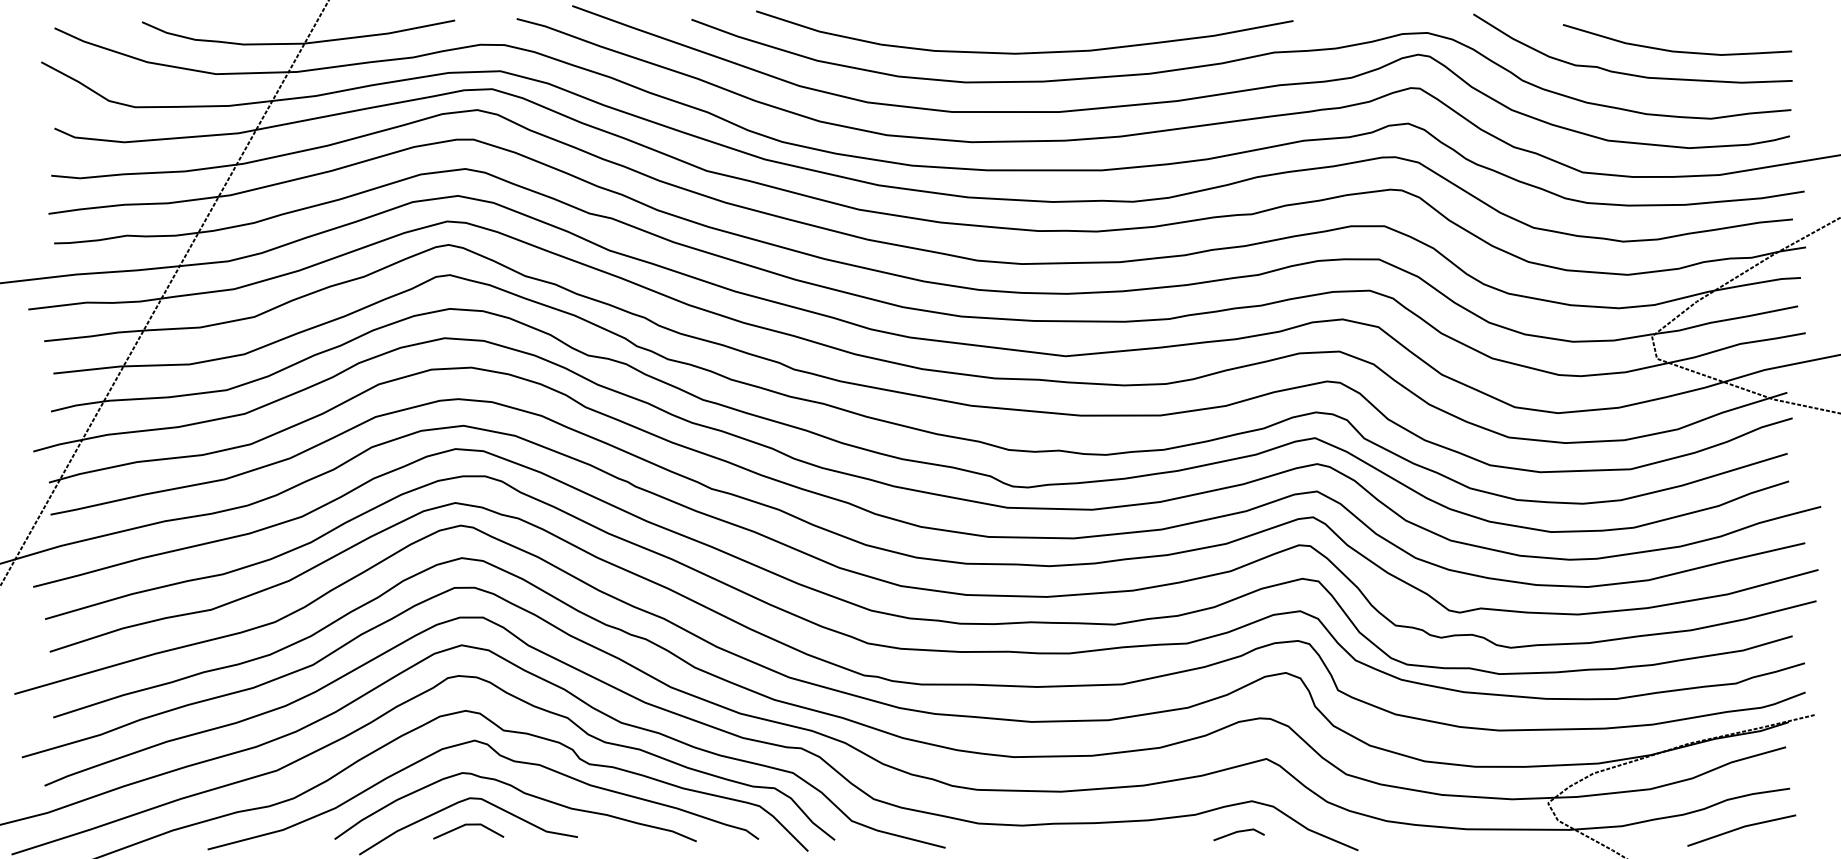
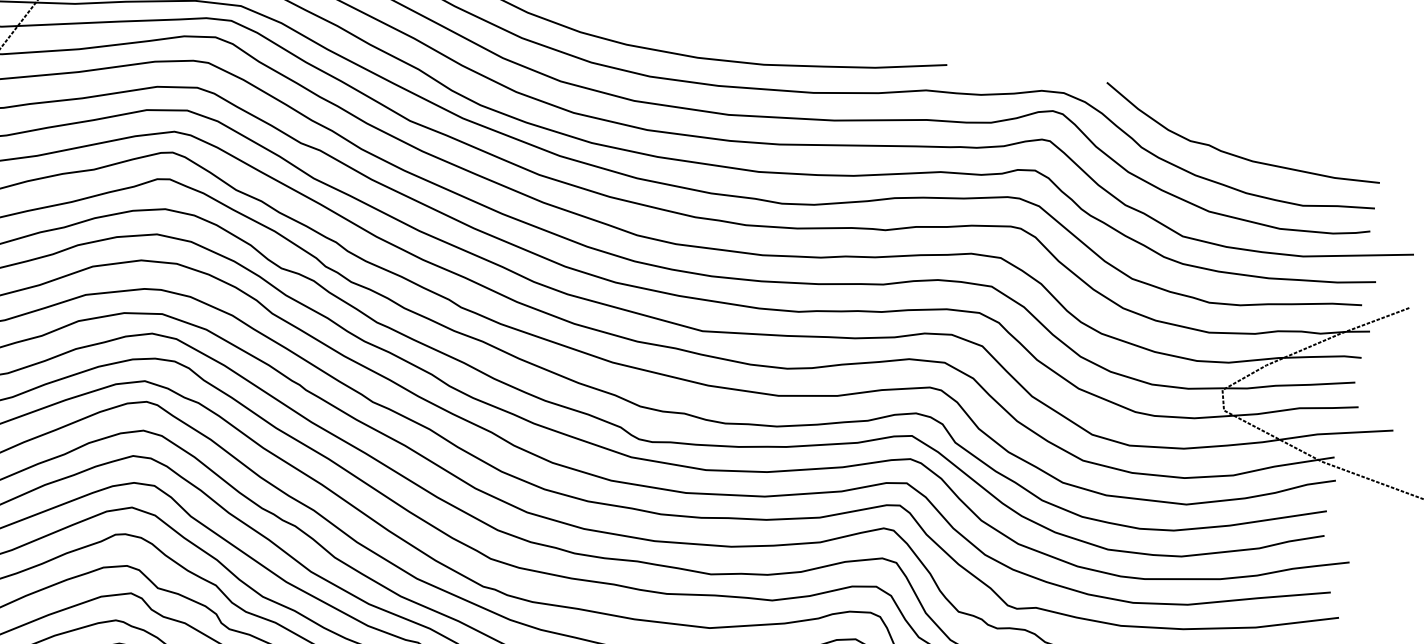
part: (1676, 50) -> (1281, 141), removed

